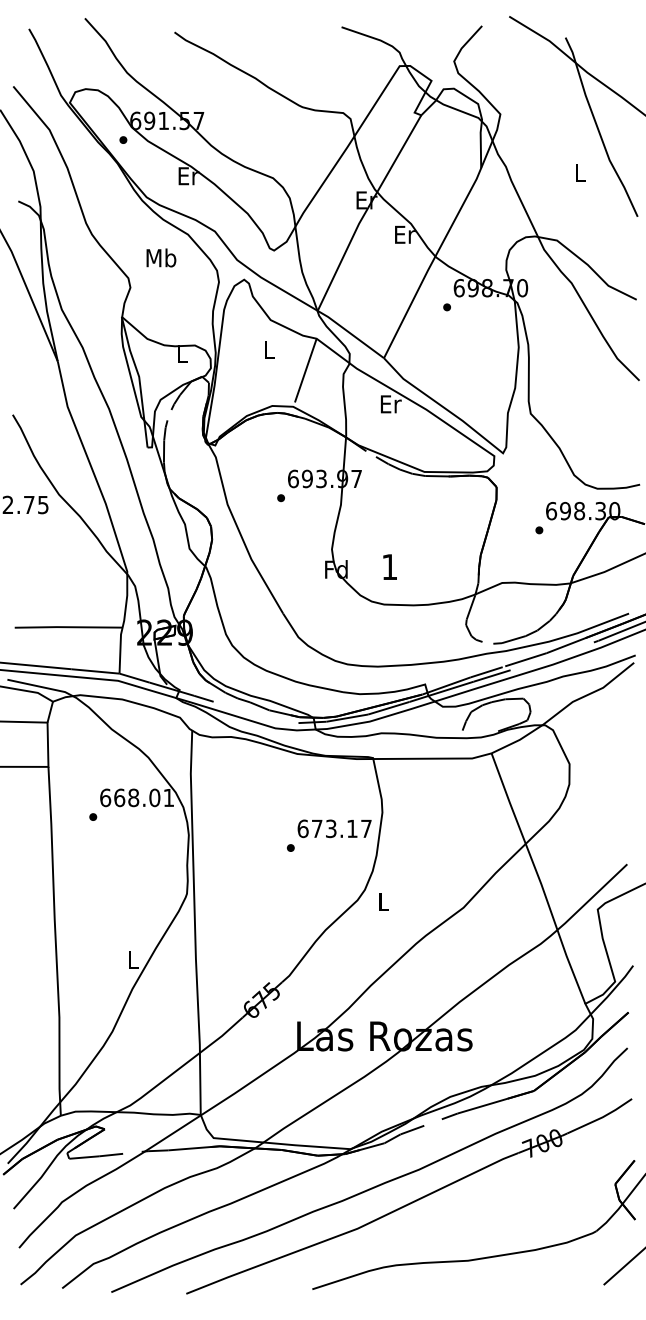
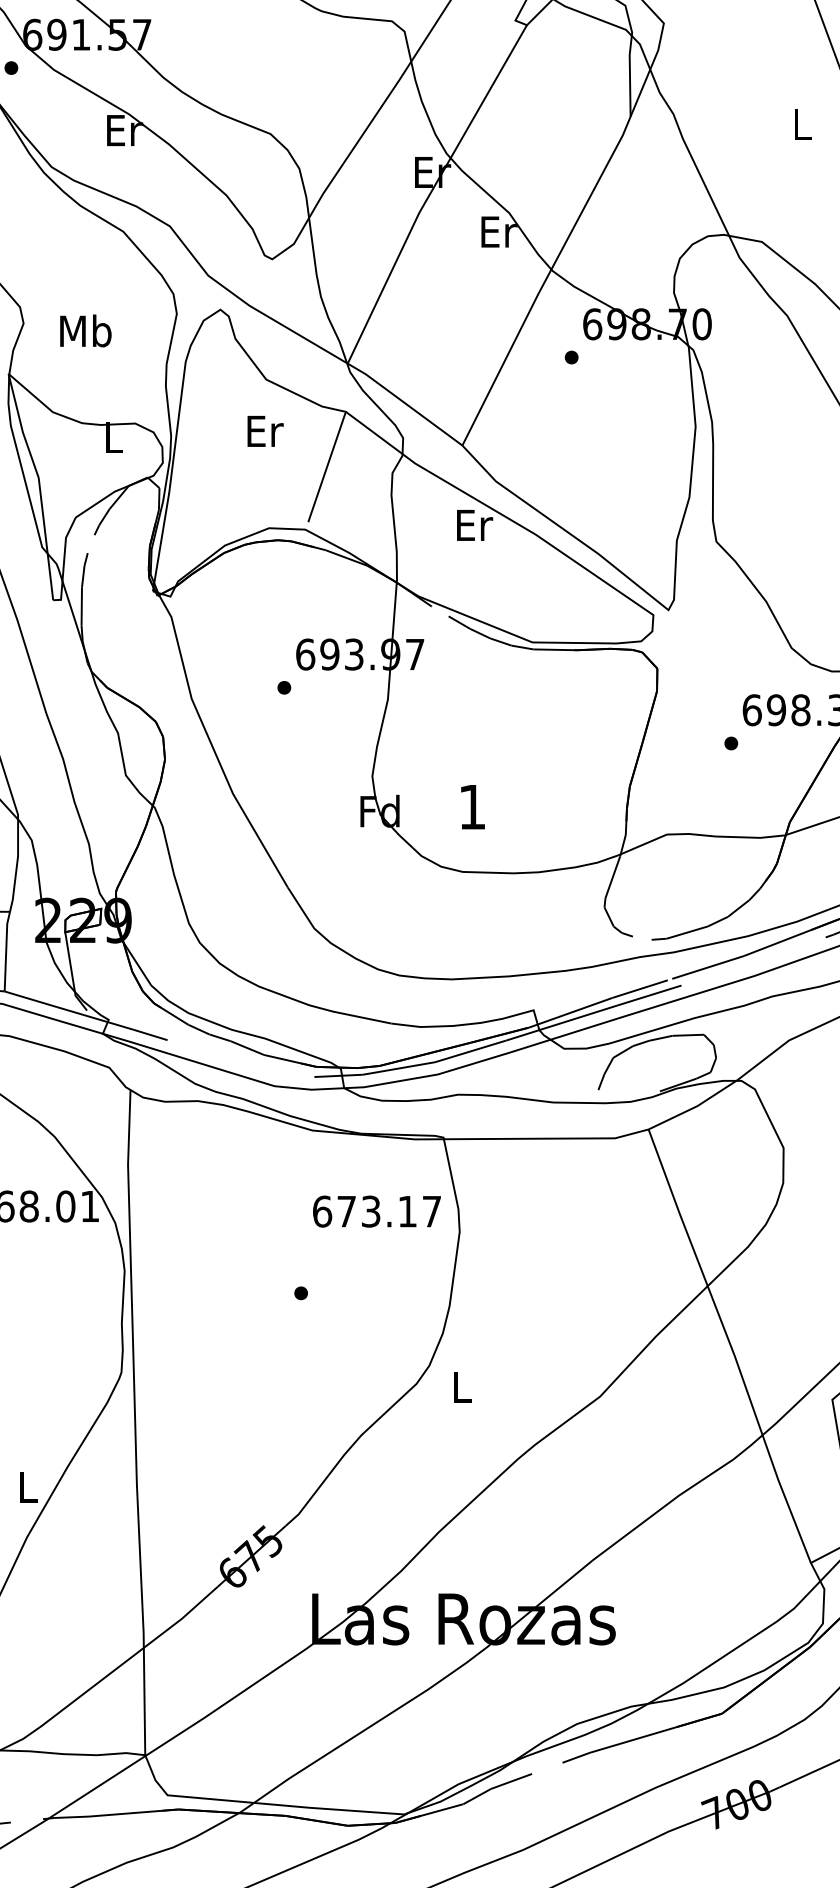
text: (161, 257) -> (85, 330), moved
text: (269, 349) -> (264, 430), L -> Er
text: (334, 828) -> (376, 1211), moved

